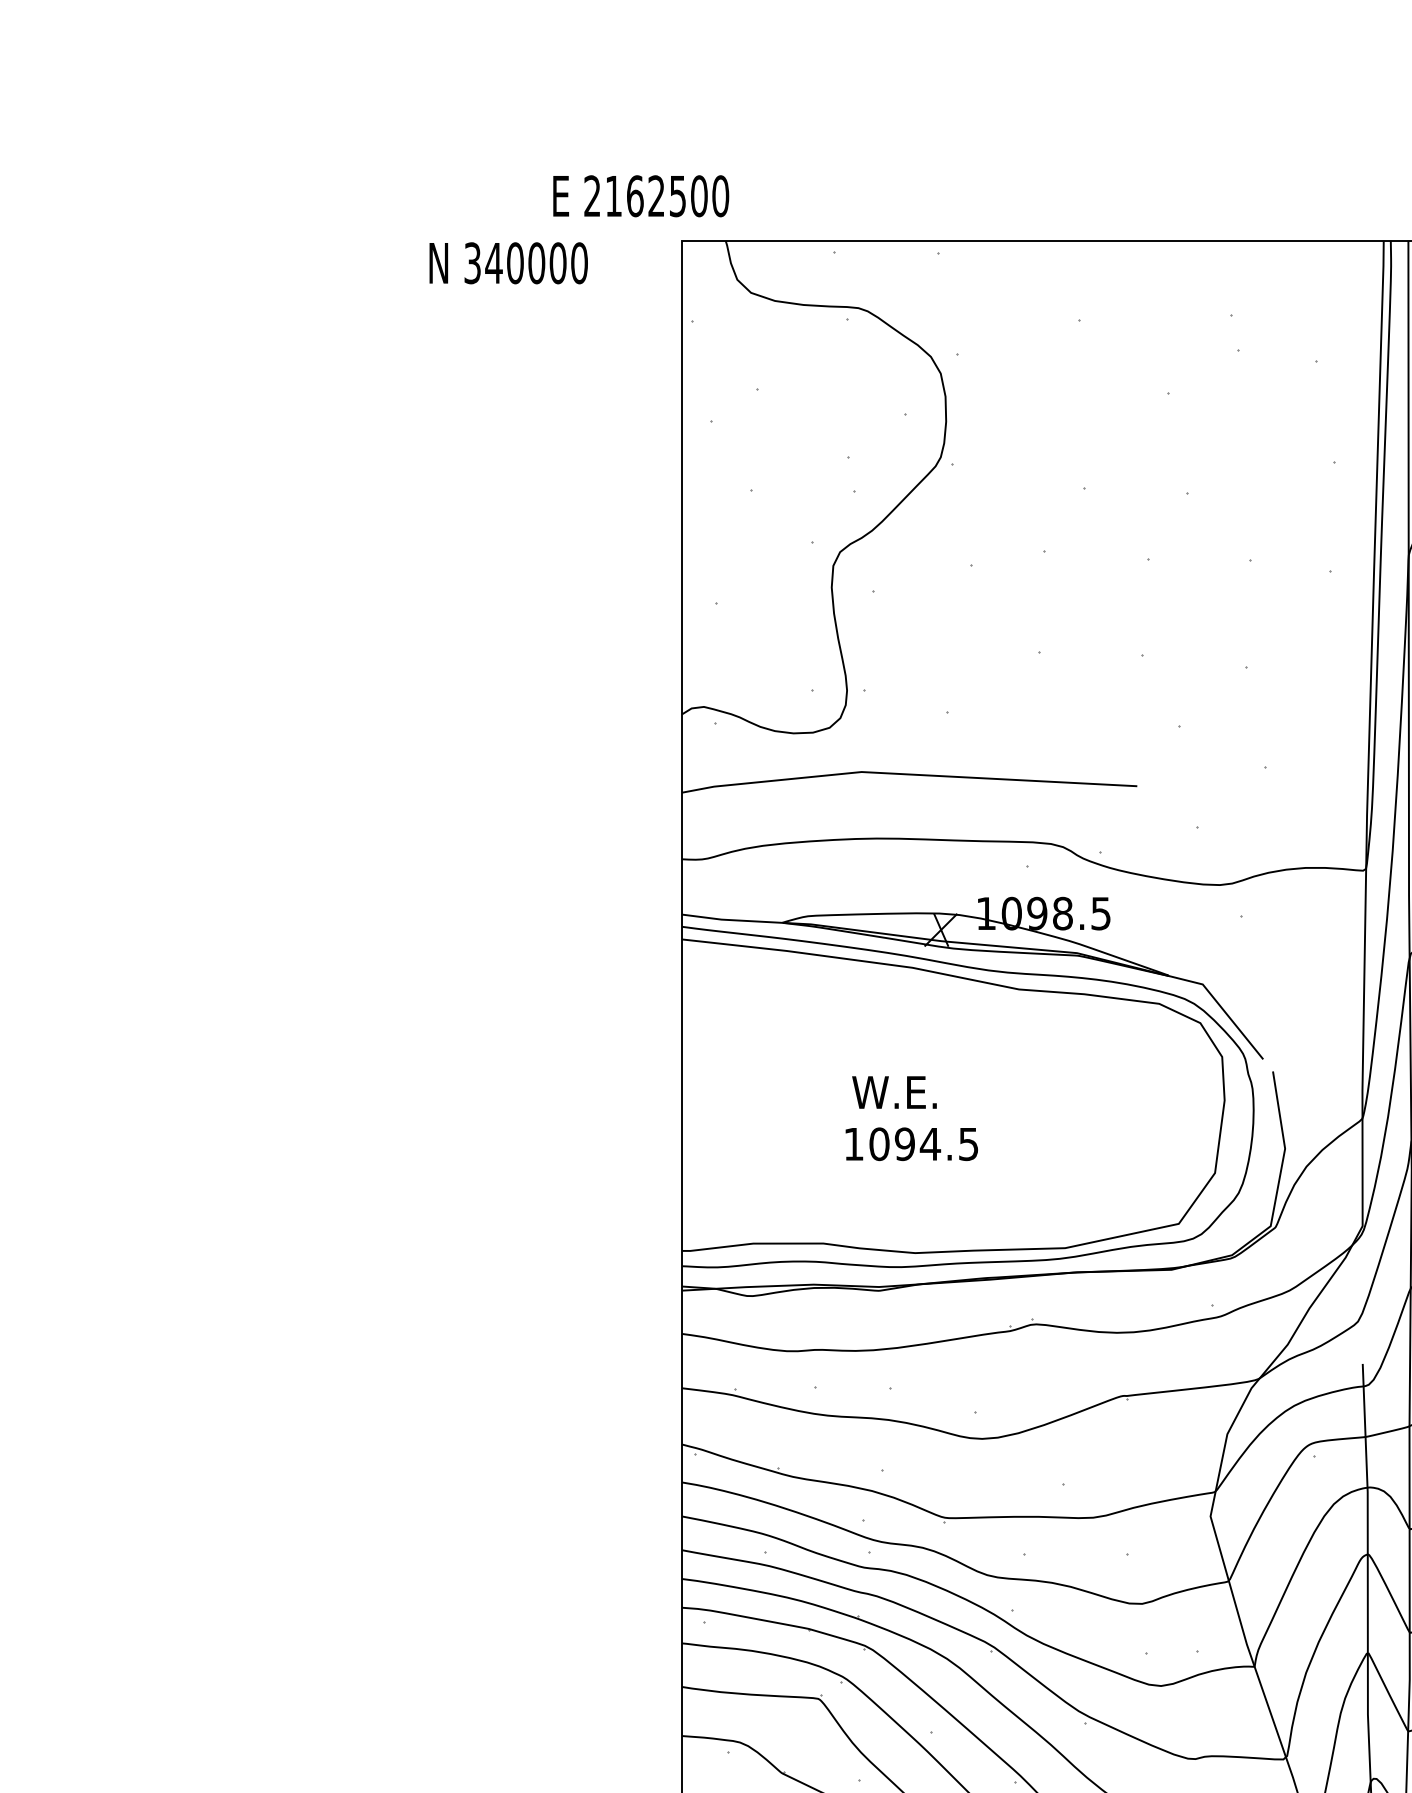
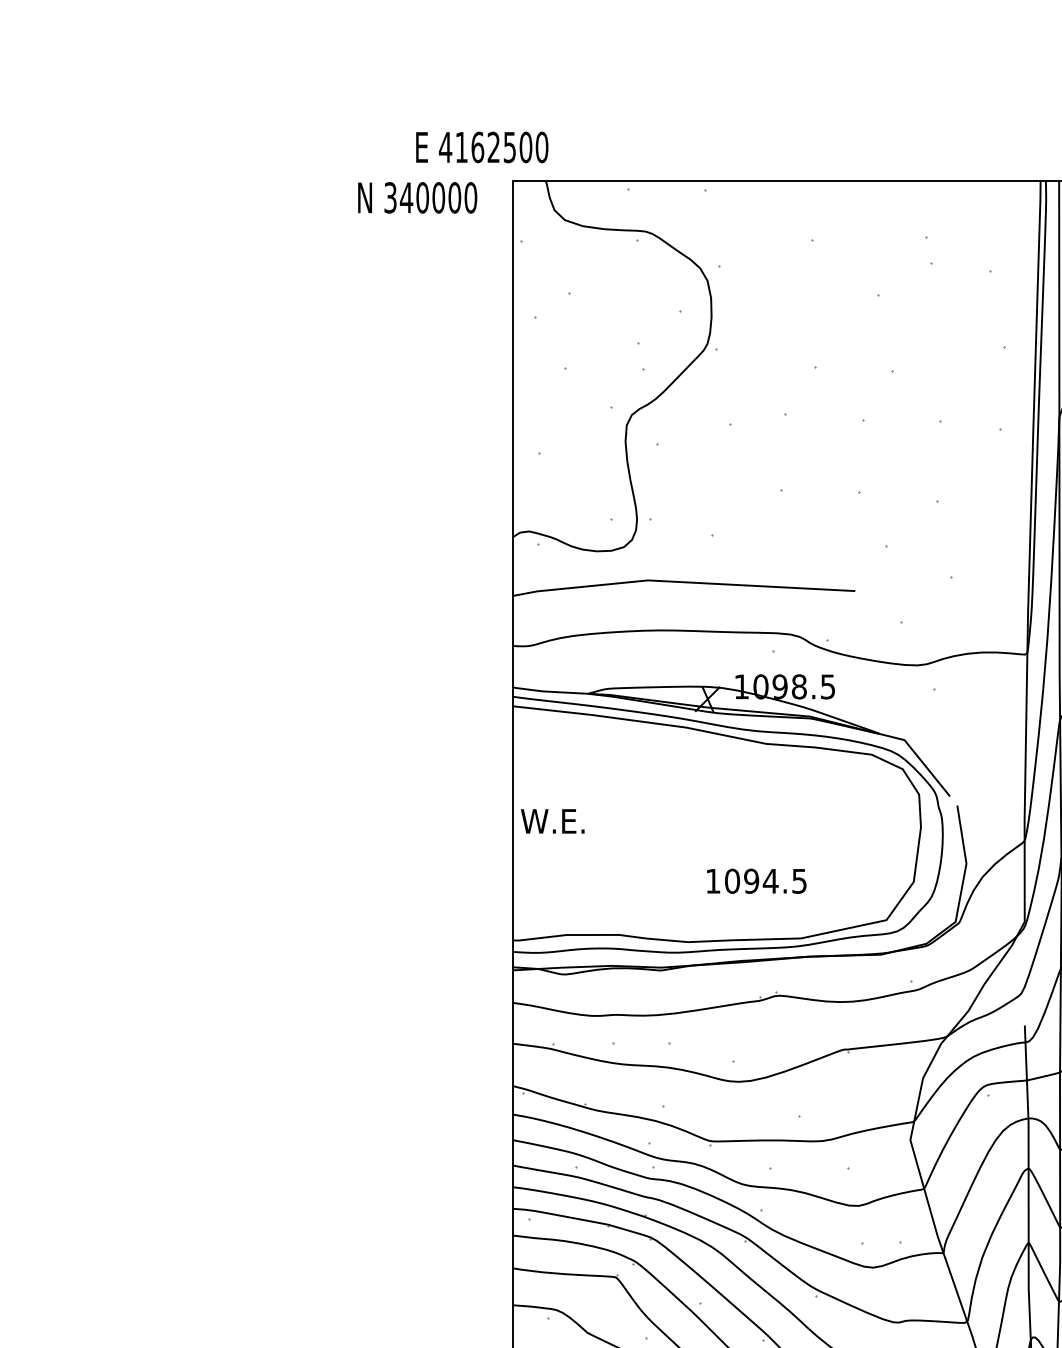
text: (592, 194) -> (445, 146), 2162500 -> 4162500
text: (508, 262) -> (417, 197), moved
text: (894, 1092) -> (552, 821), moved
text: (911, 1143) -> (756, 880), moved

